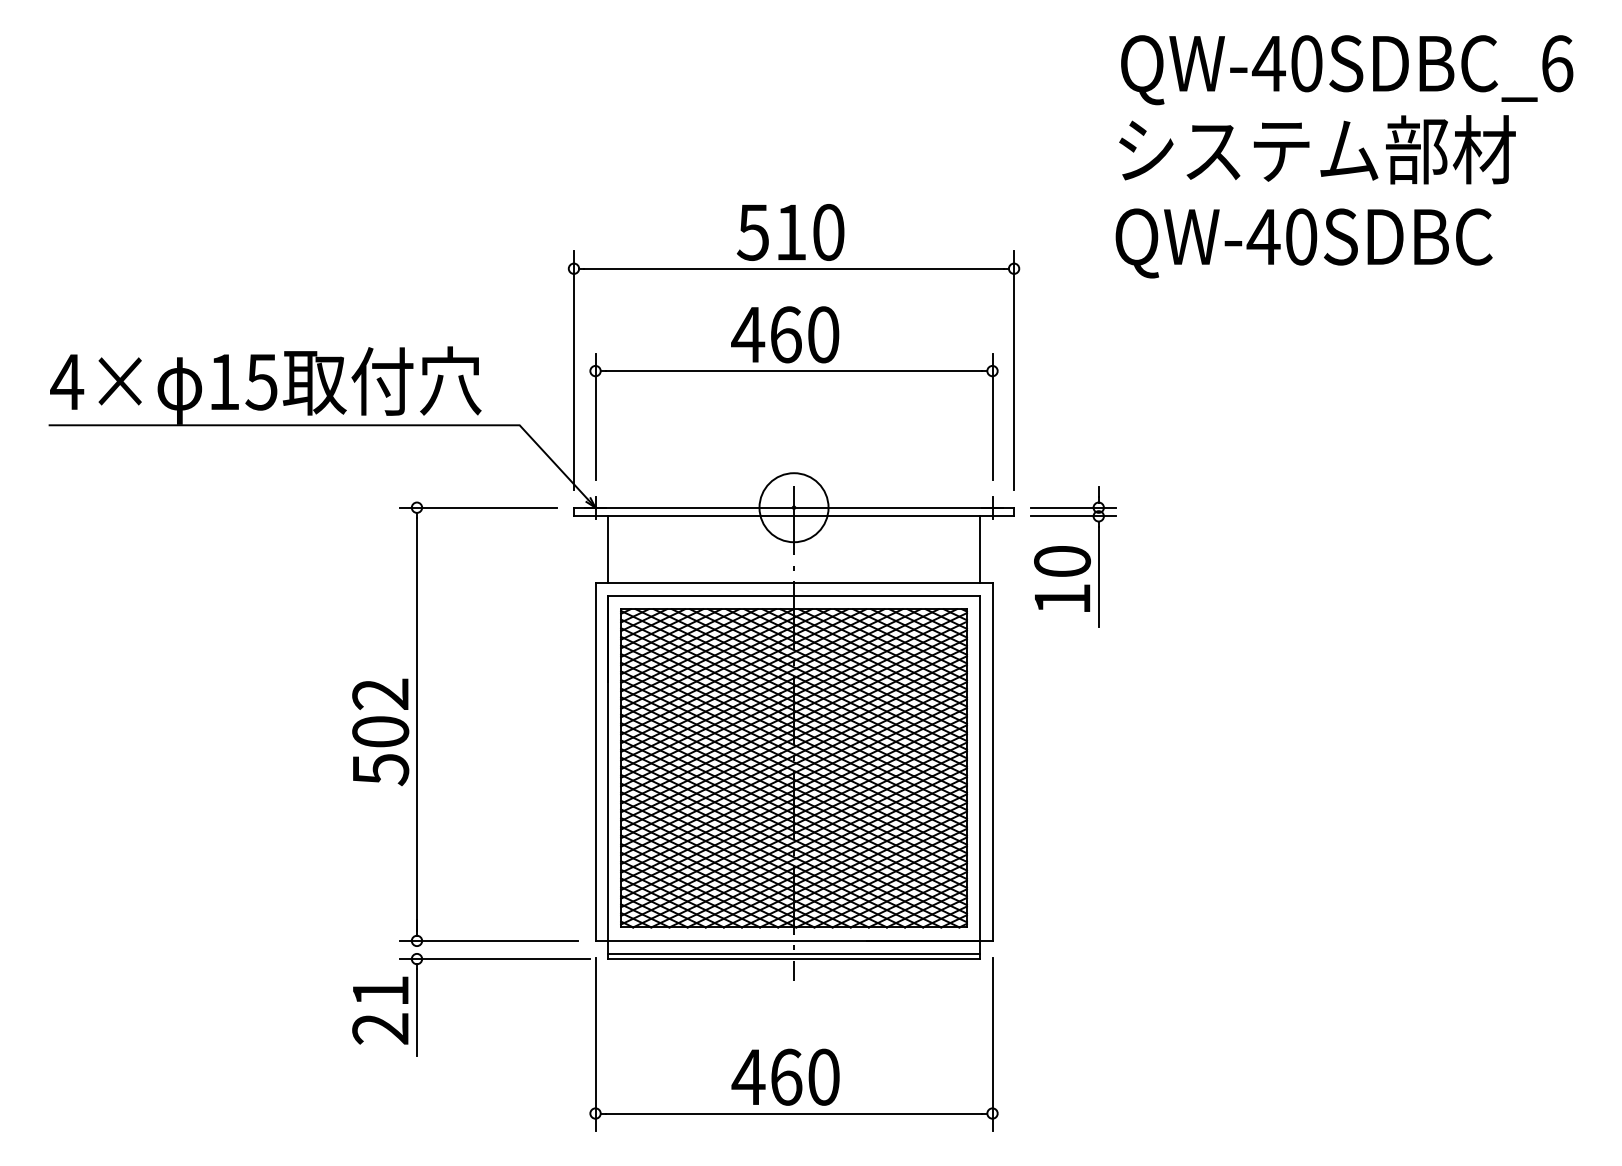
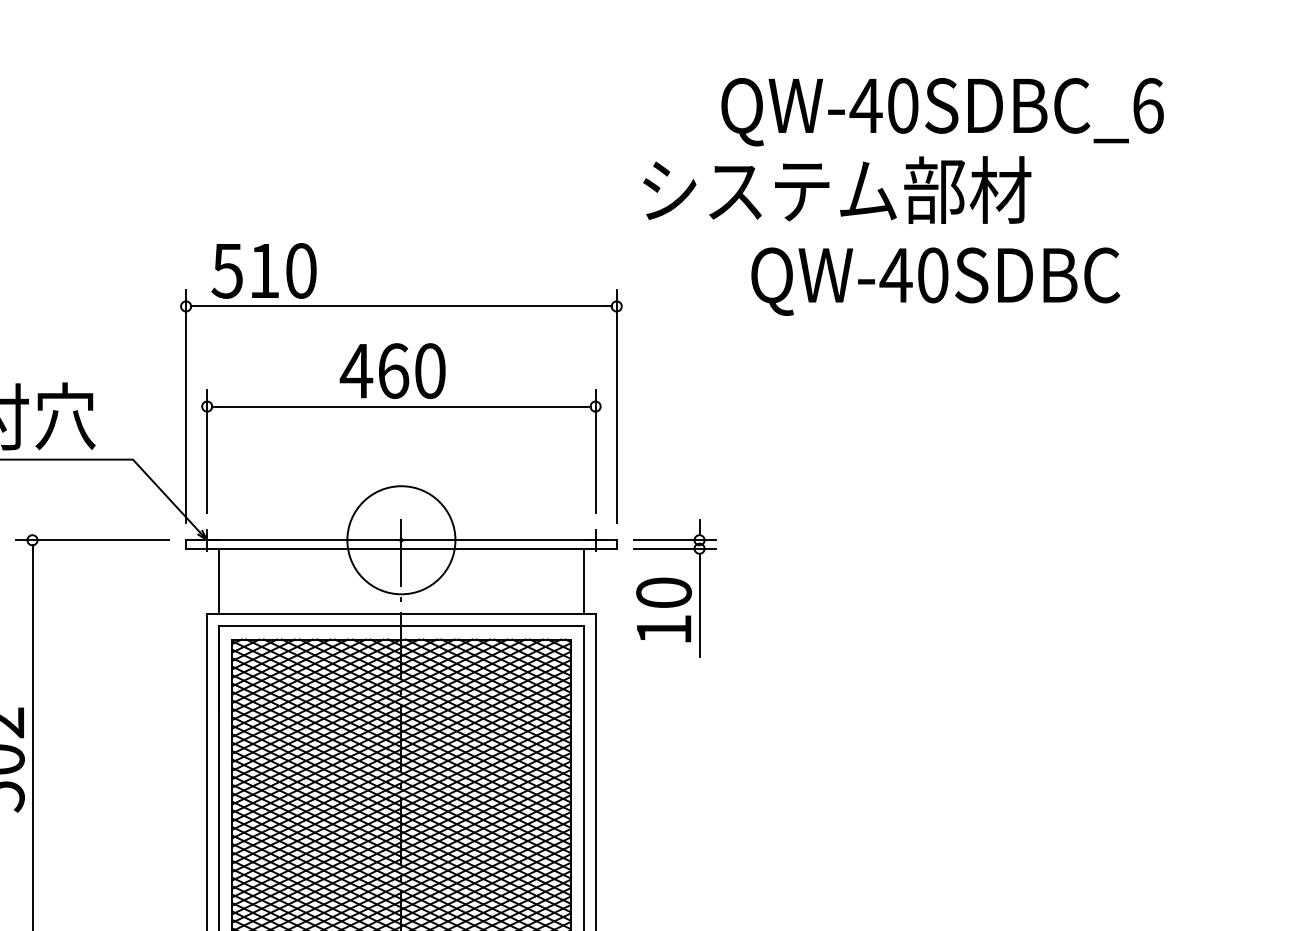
text: (1317, 149) -> (837, 189), moved
text: (790, 232) -> (263, 270), moved
text: (1303, 243) -> (935, 281), moved
circle: (793, 507) -> (400, 540), size x1.6

